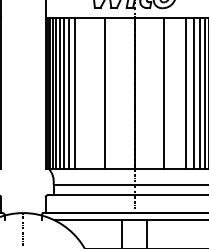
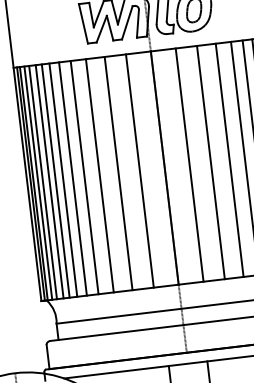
line: (82, 92) -> (84, 176), added
line: (92, 92) -> (99, 174), added
line: (118, 92) -> (139, 169), added
line: (150, 92) -> (189, 163), added
line: (176, 92) -> (229, 159), added

